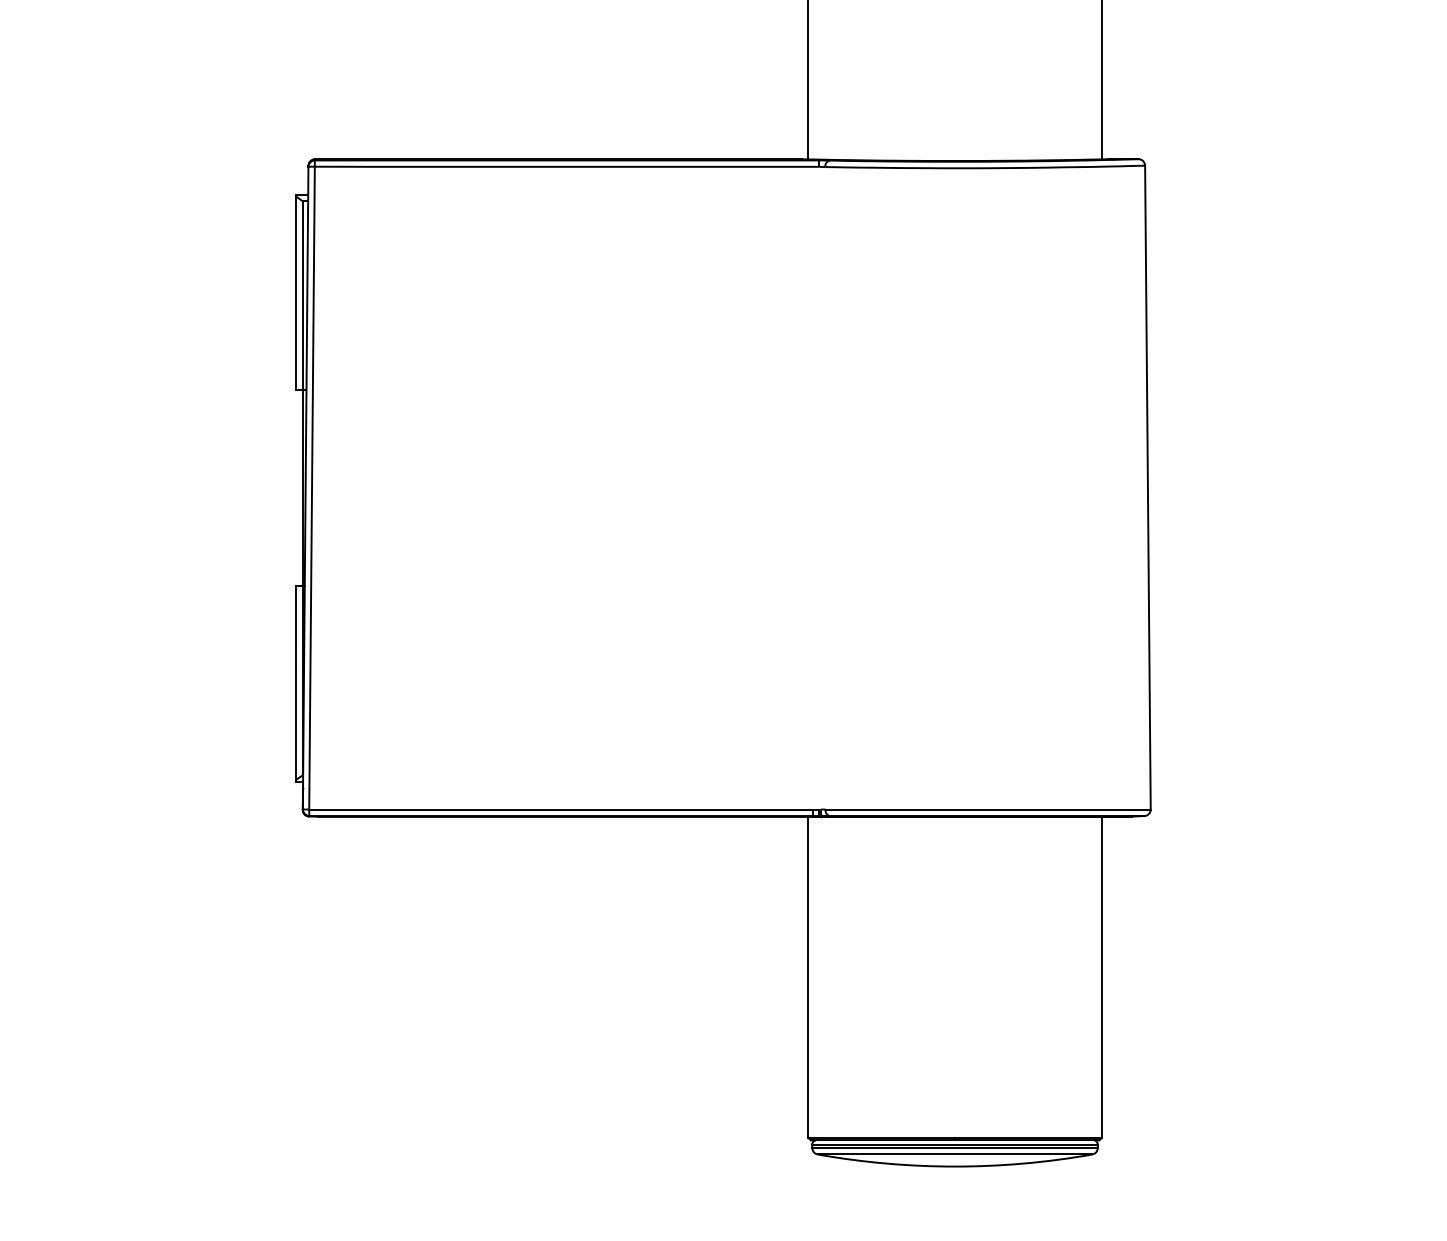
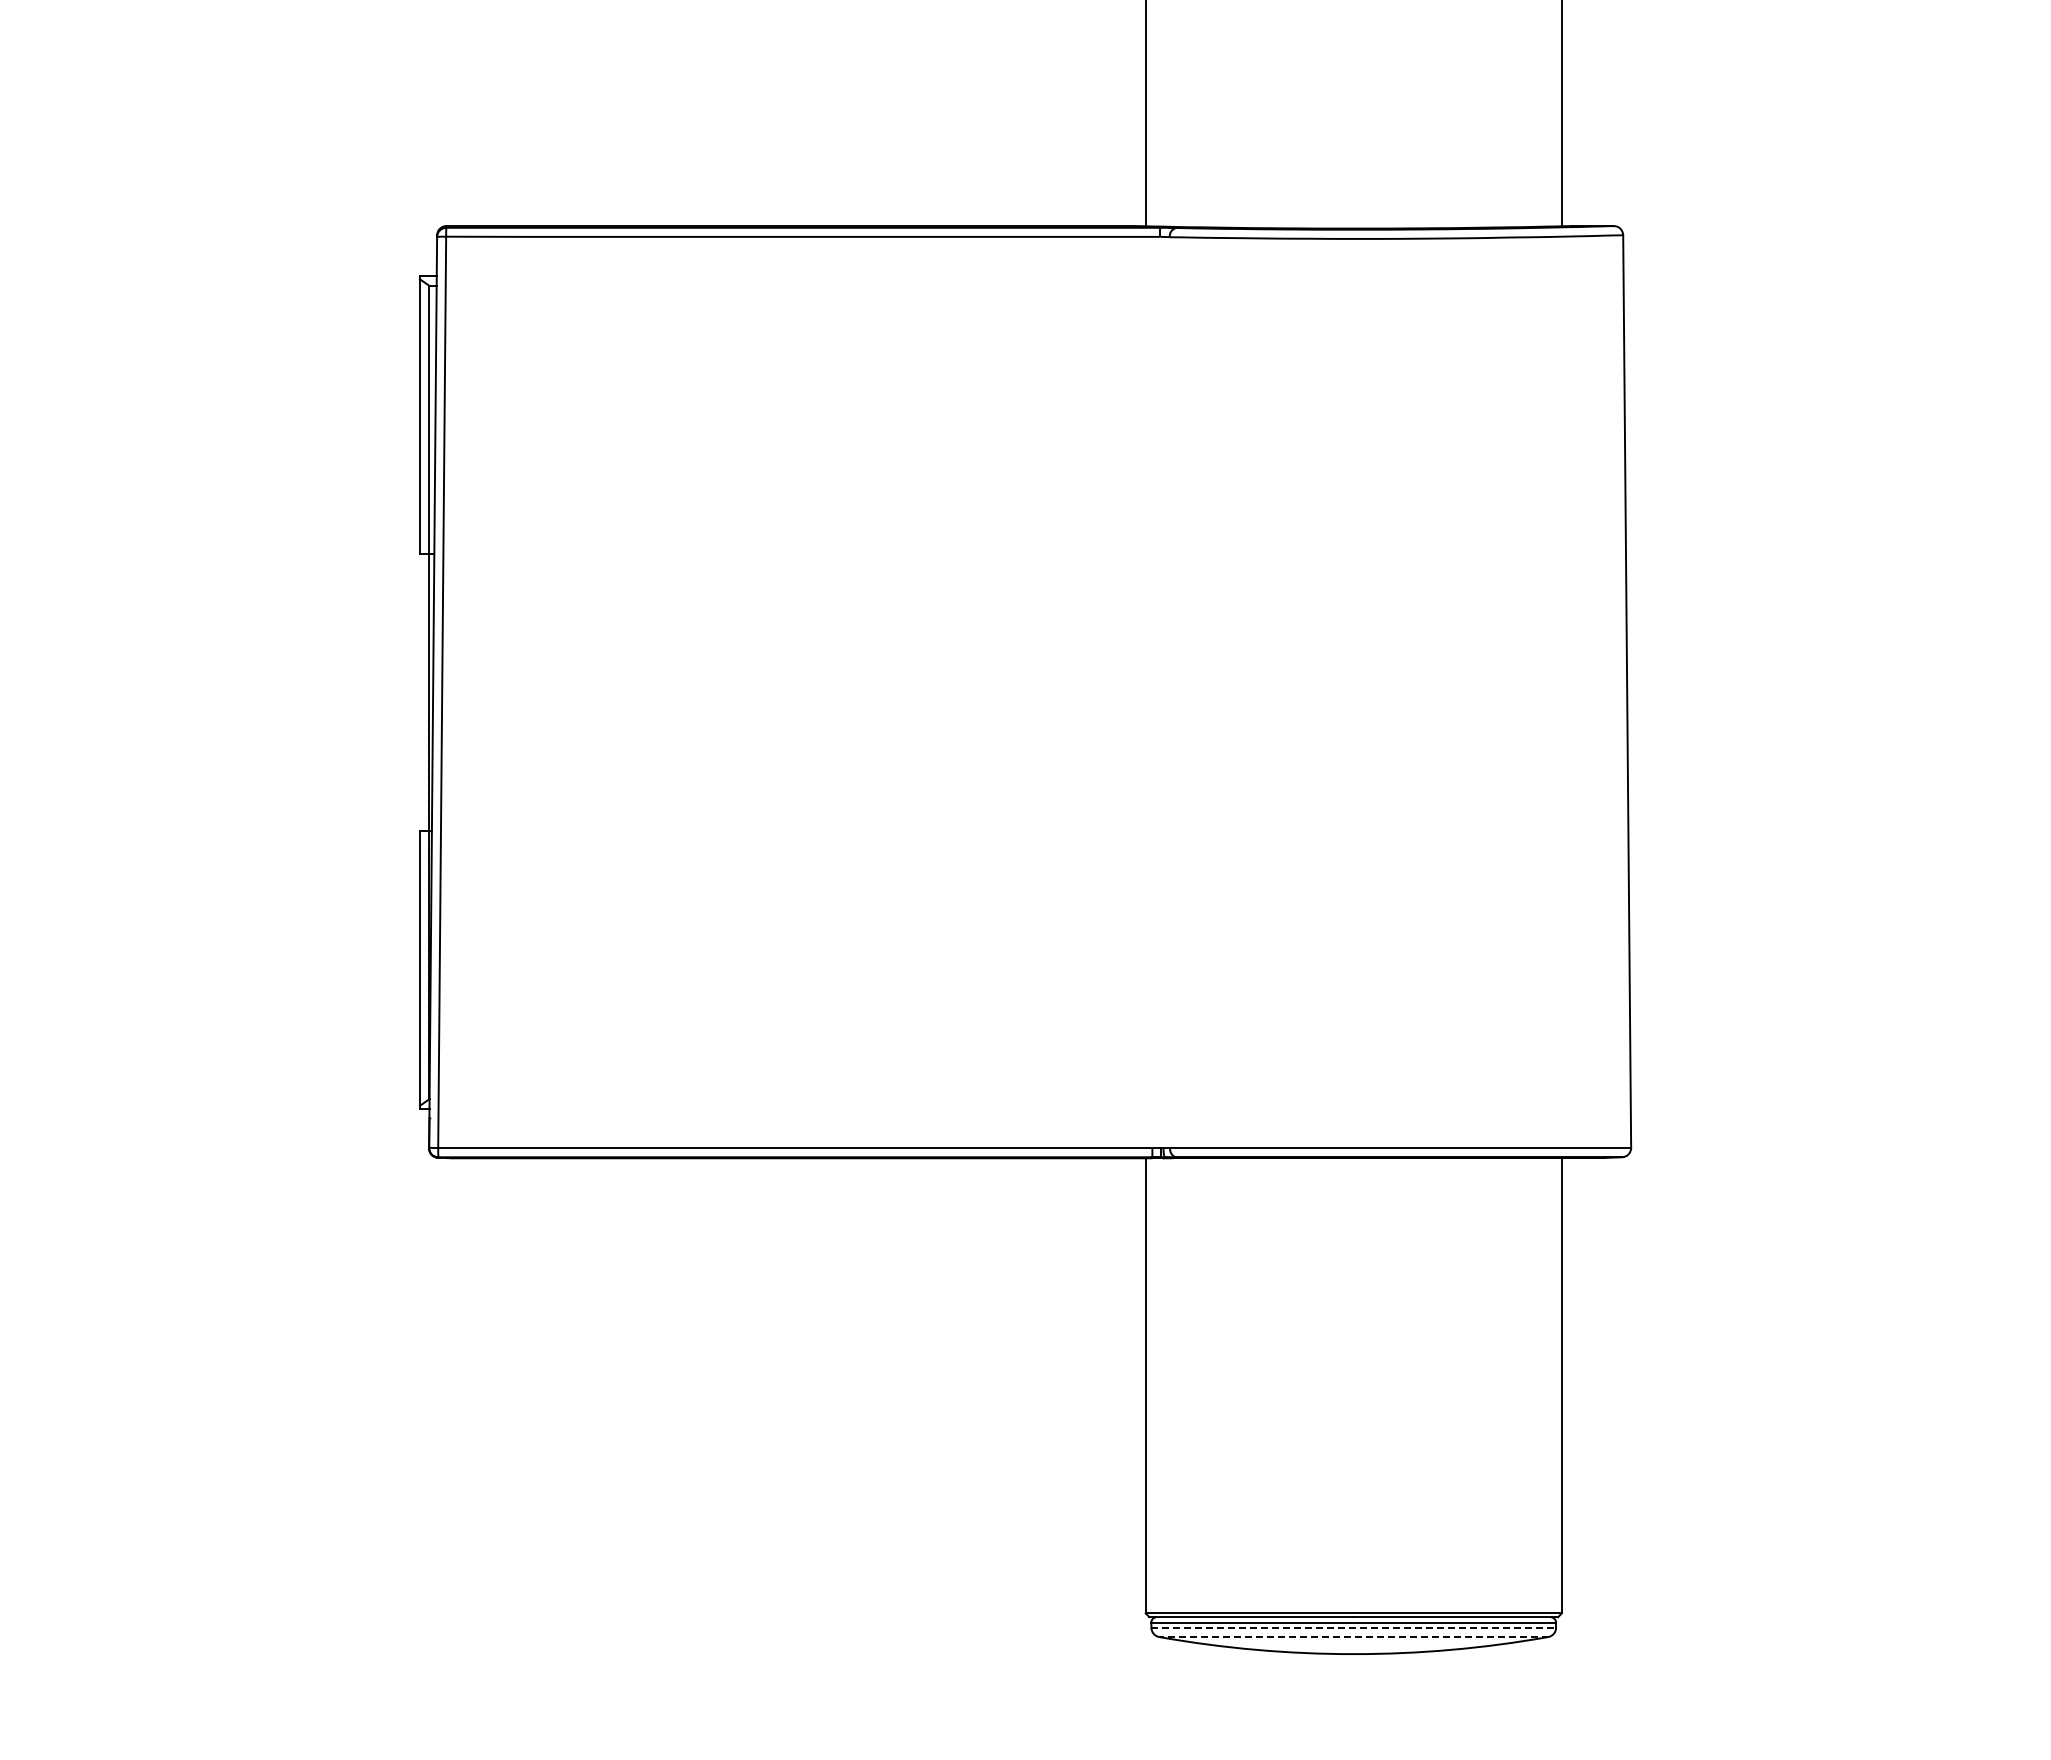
line: (955, 1148) -> (1354, 1628), solid -> dashed
line: (954, 1154) -> (1353, 1636), solid -> dashed

